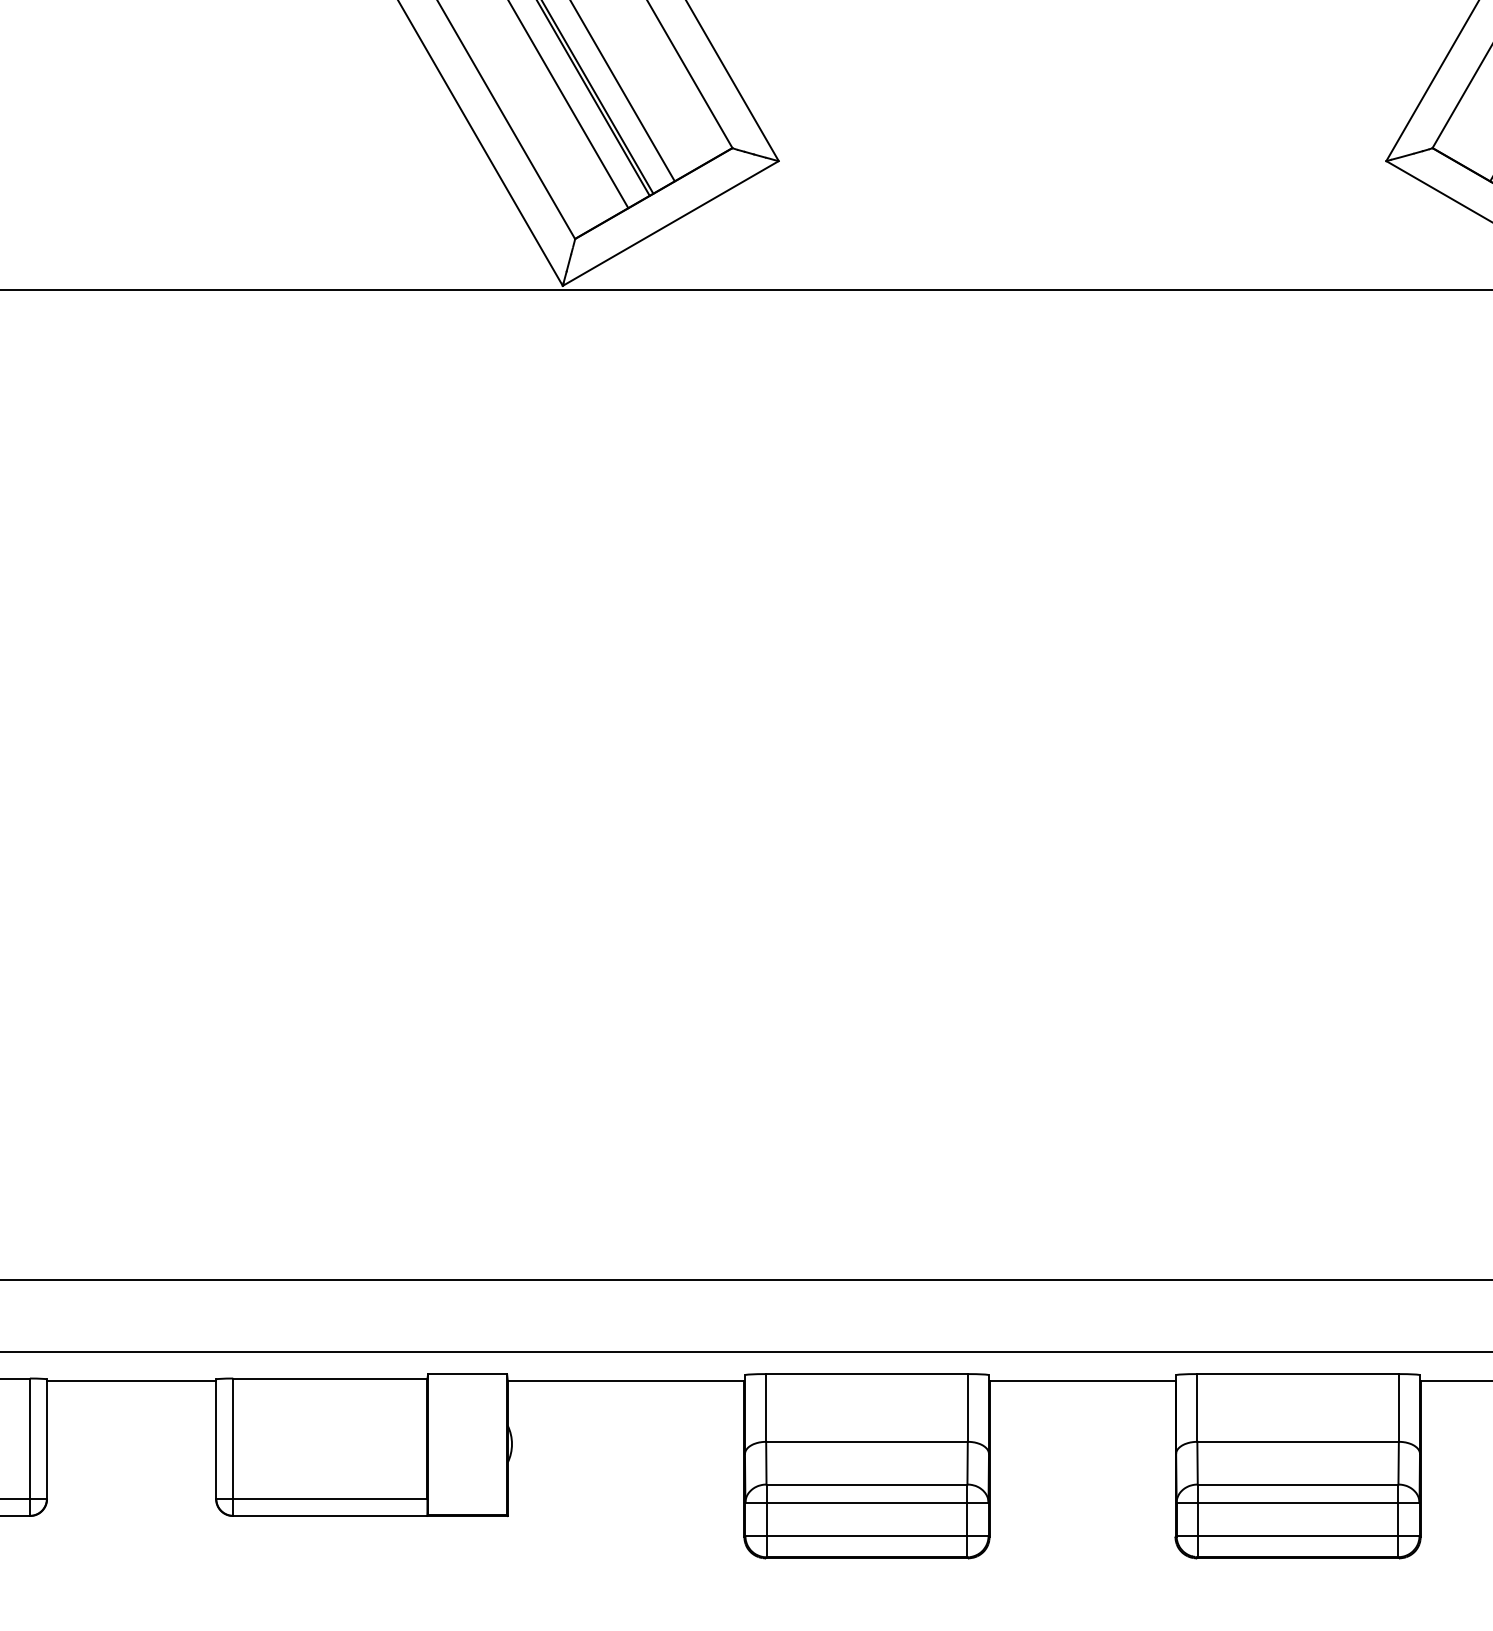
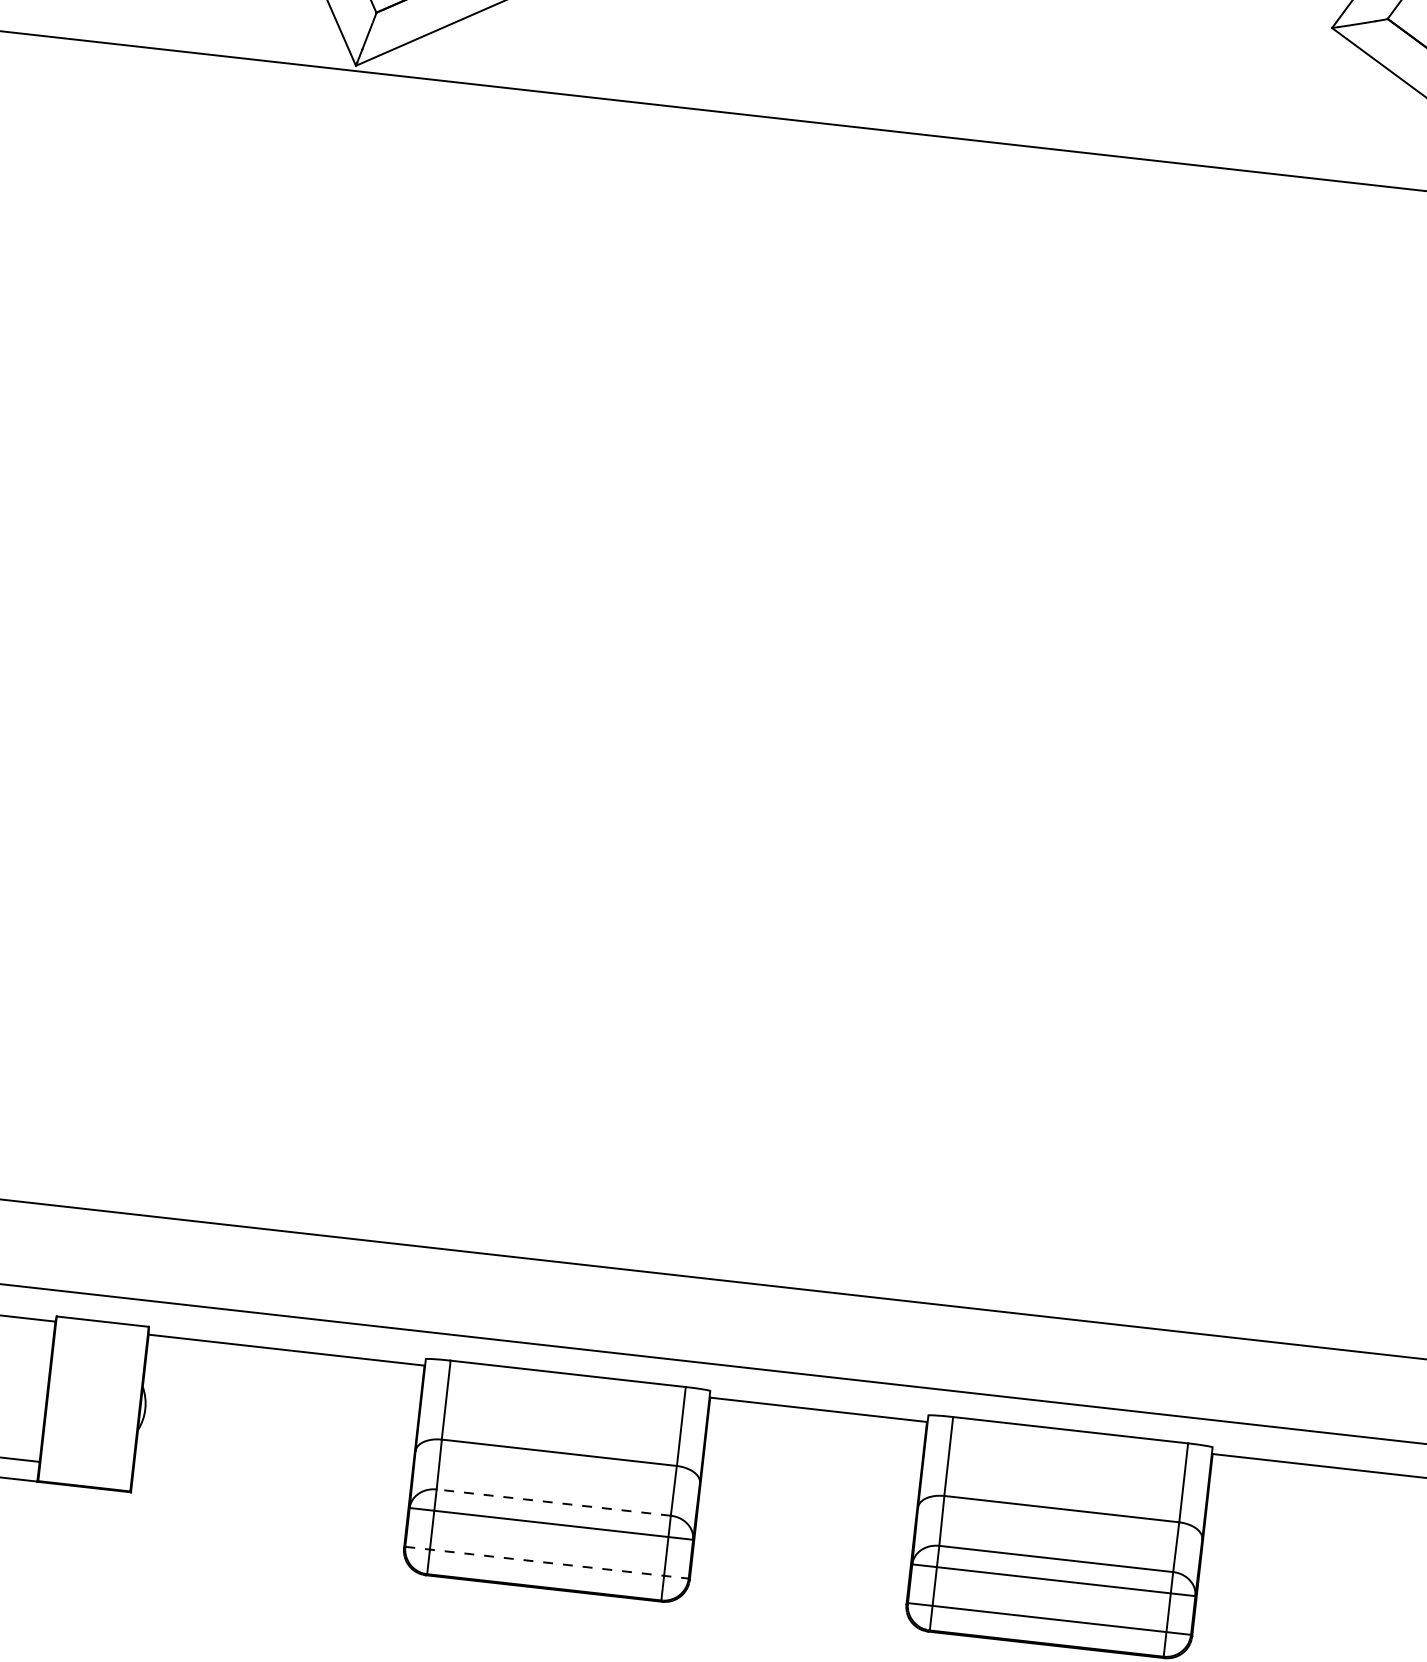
line: (866, 1484) -> (553, 1502), solid -> dashed
line: (866, 1536) -> (546, 1563), solid -> dashed

